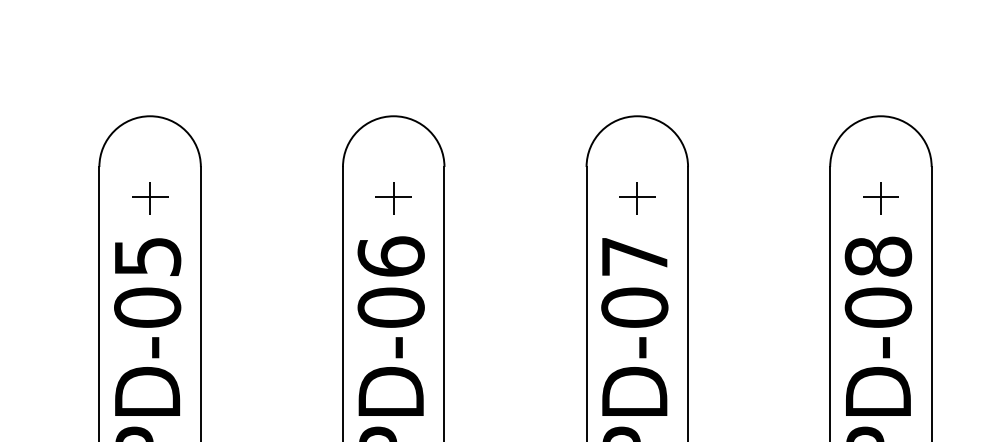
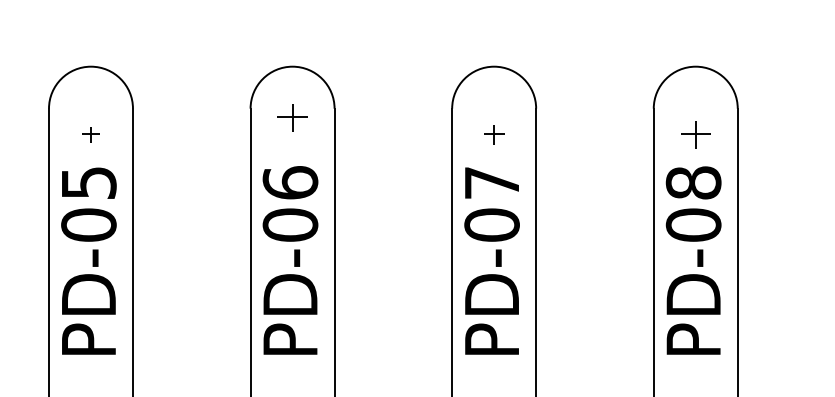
part: (149, 198) -> (90, 134), size x0.6
part: (393, 198) -> (292, 117), moved
part: (636, 198) -> (493, 134), size x0.7

